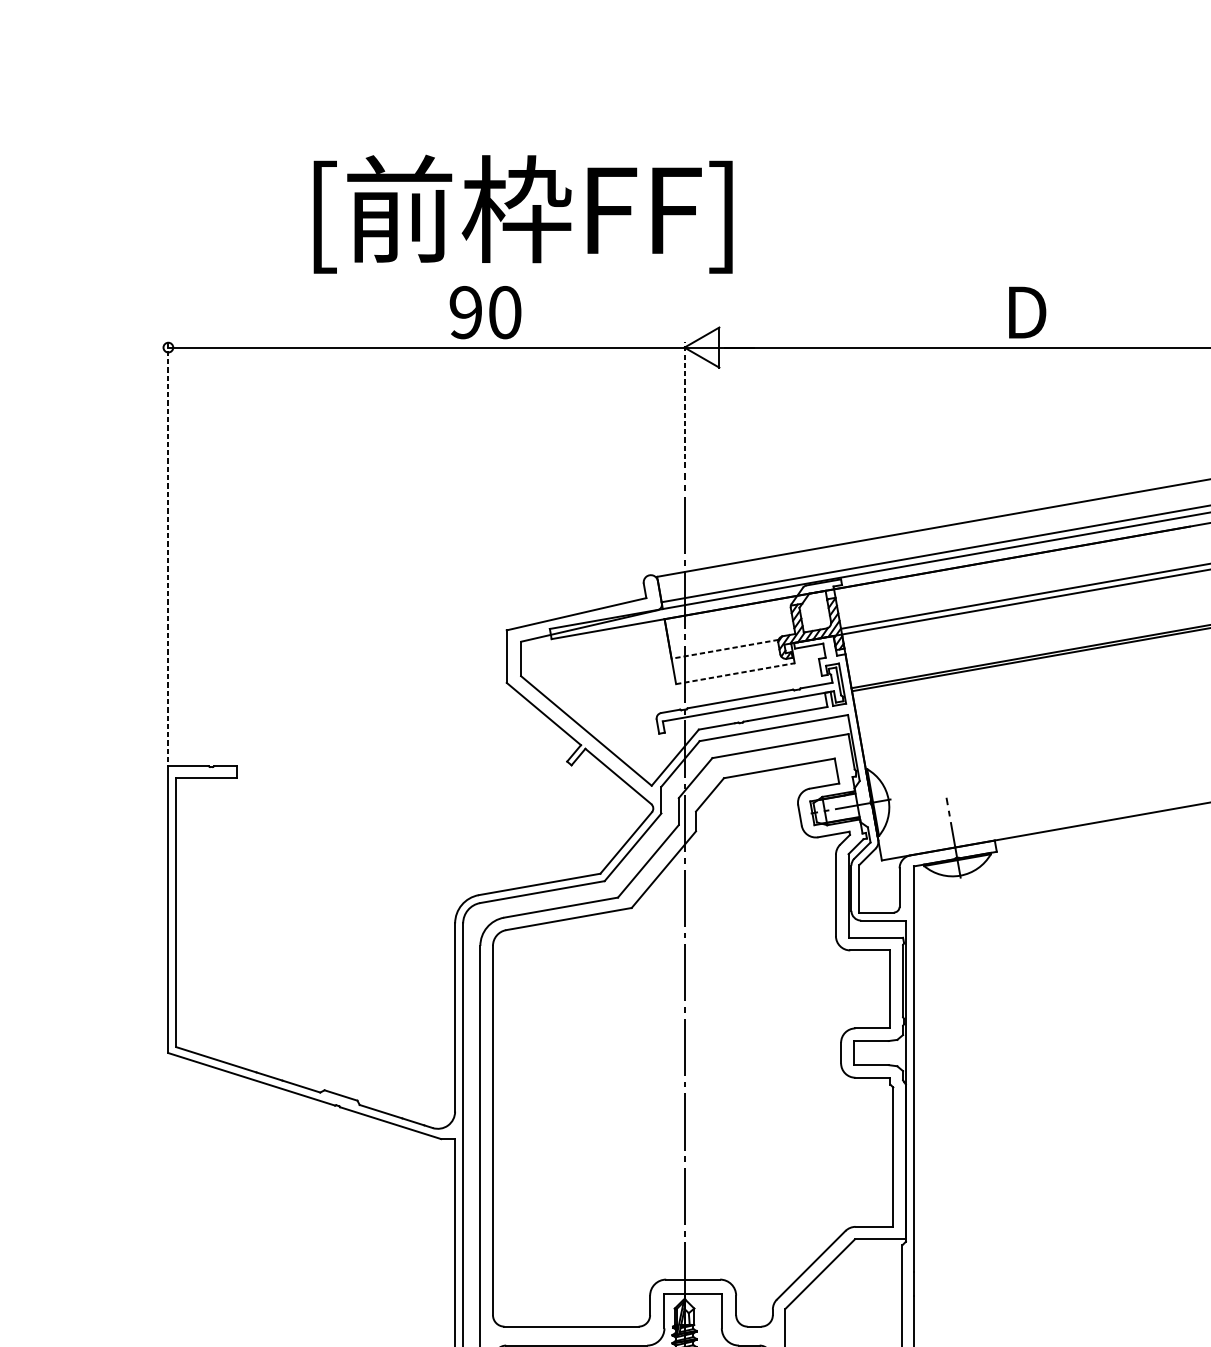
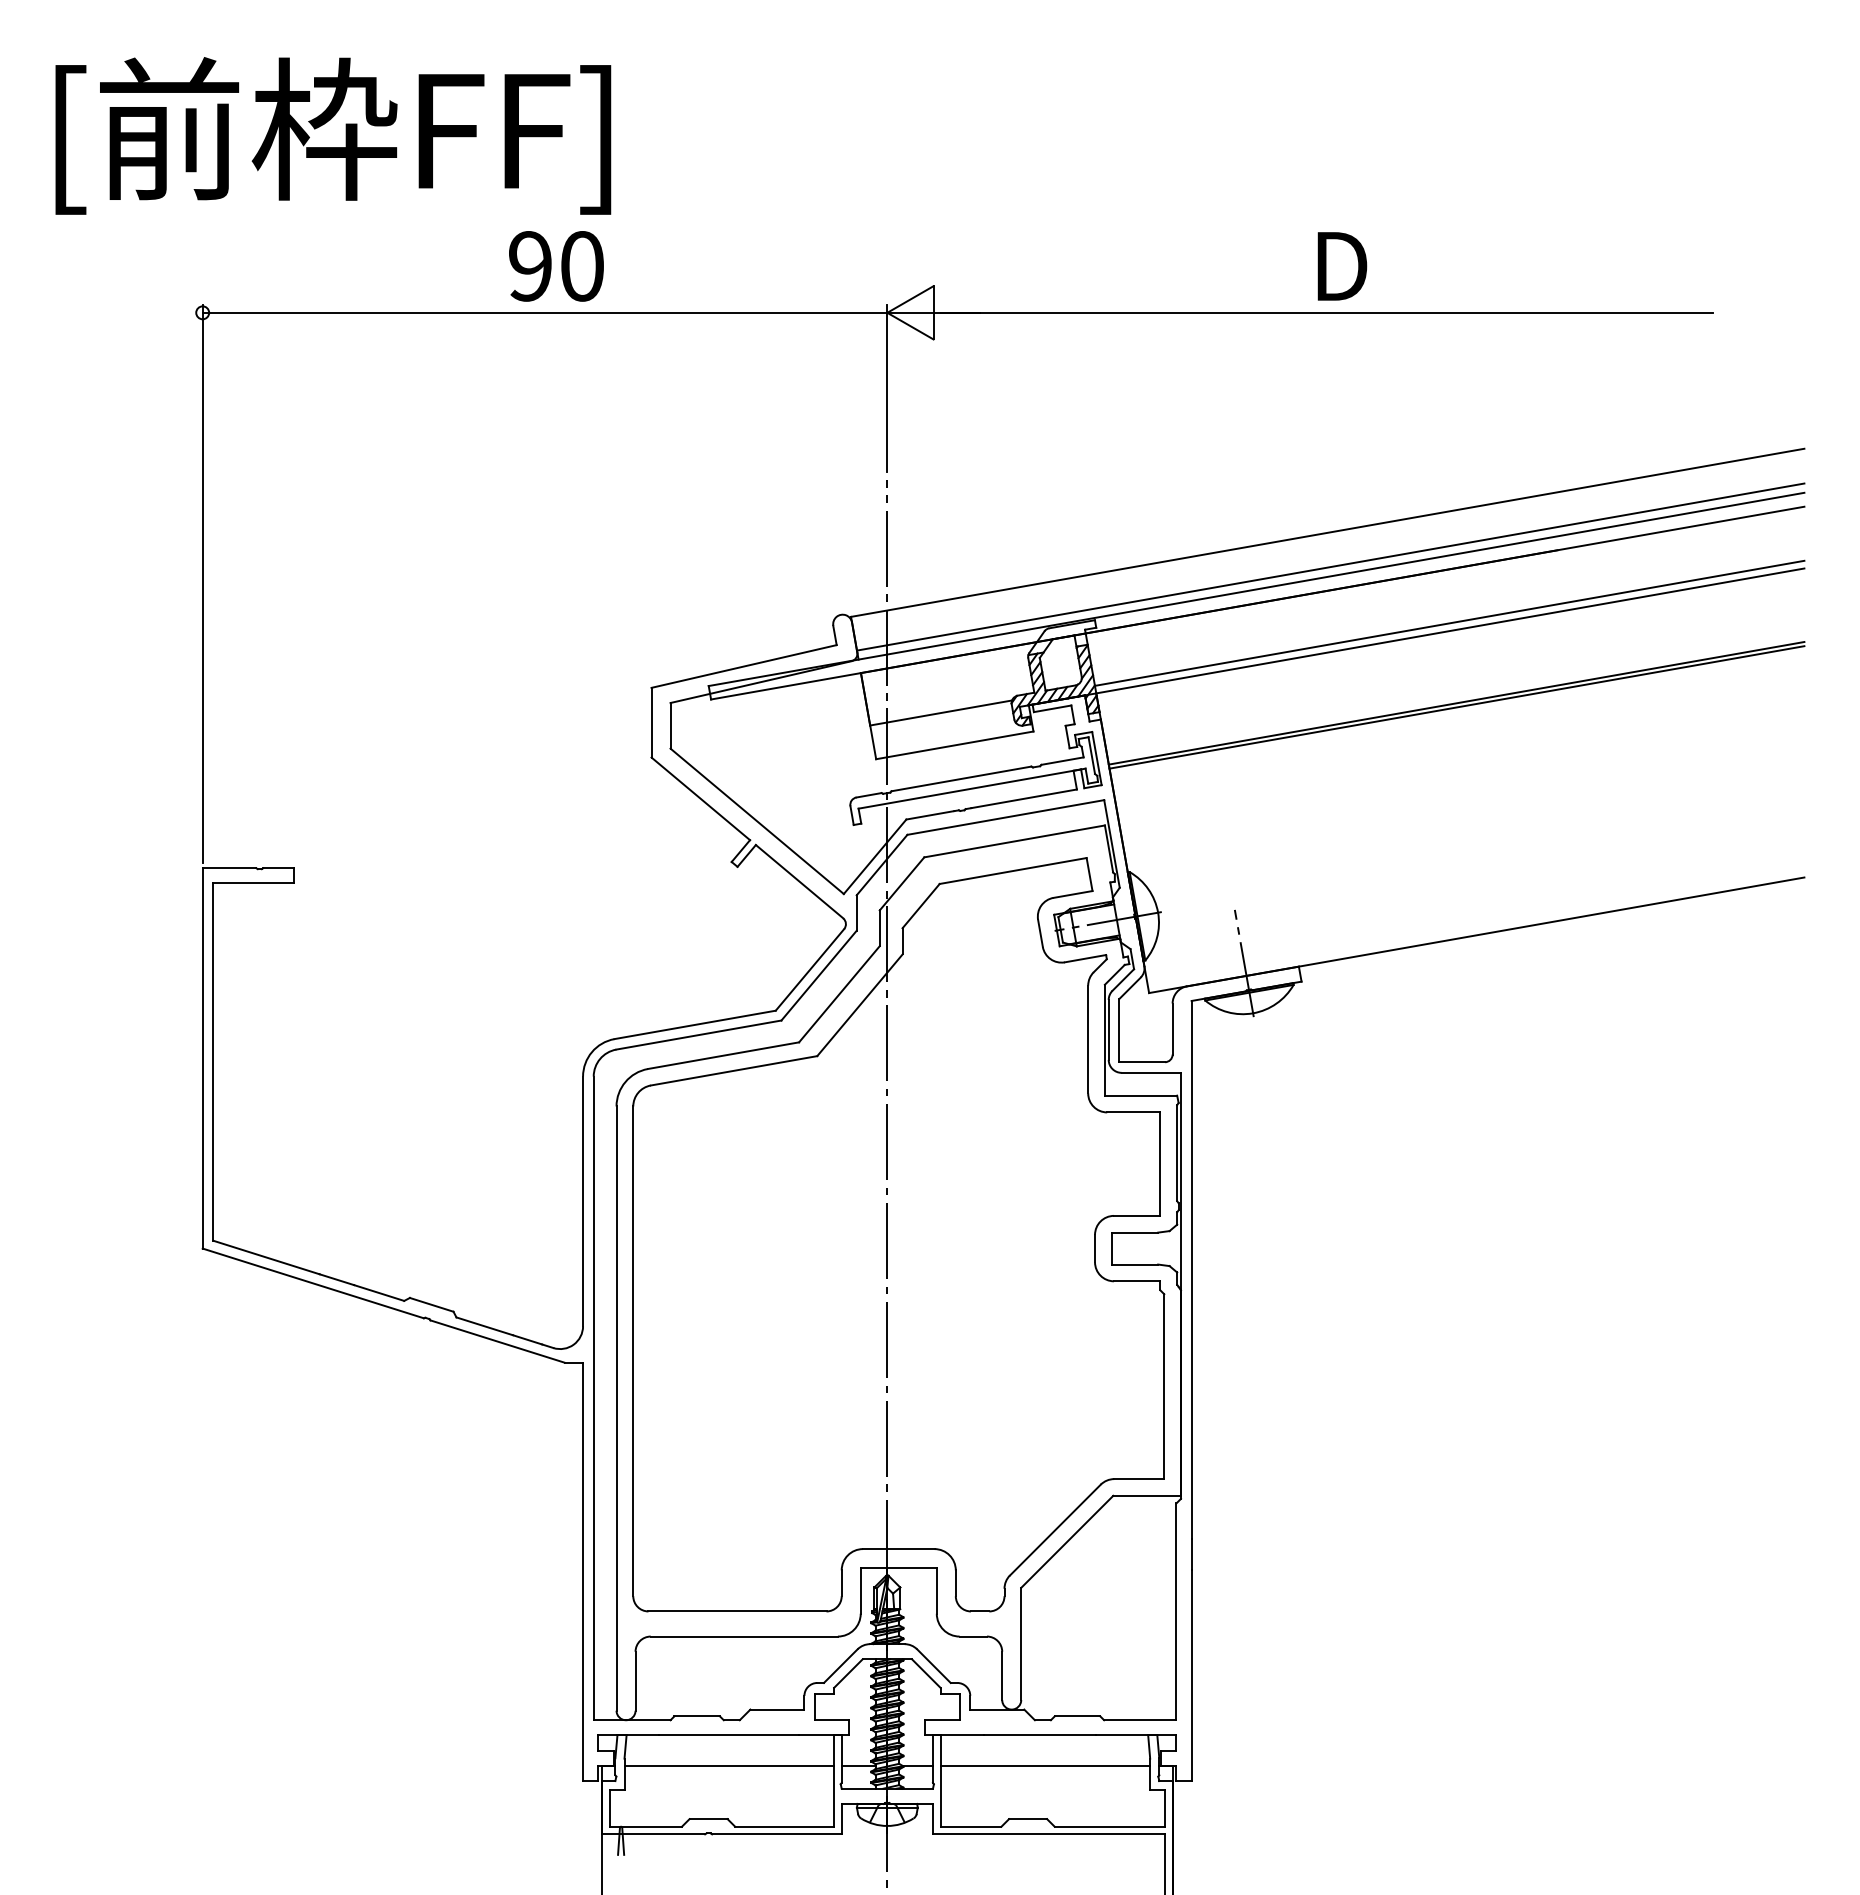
text: (523, 213) -> (333, 135), moved
text: (485, 312) -> (556, 266), moved
line: (684, 404) -> (887, 388), dashed -> solid
line: (168, 552) -> (202, 584), dashed -> solid
line: (724, 649) -> (940, 713), dashed -> solid
line: (735, 673) -> (954, 745), dashed -> solid

